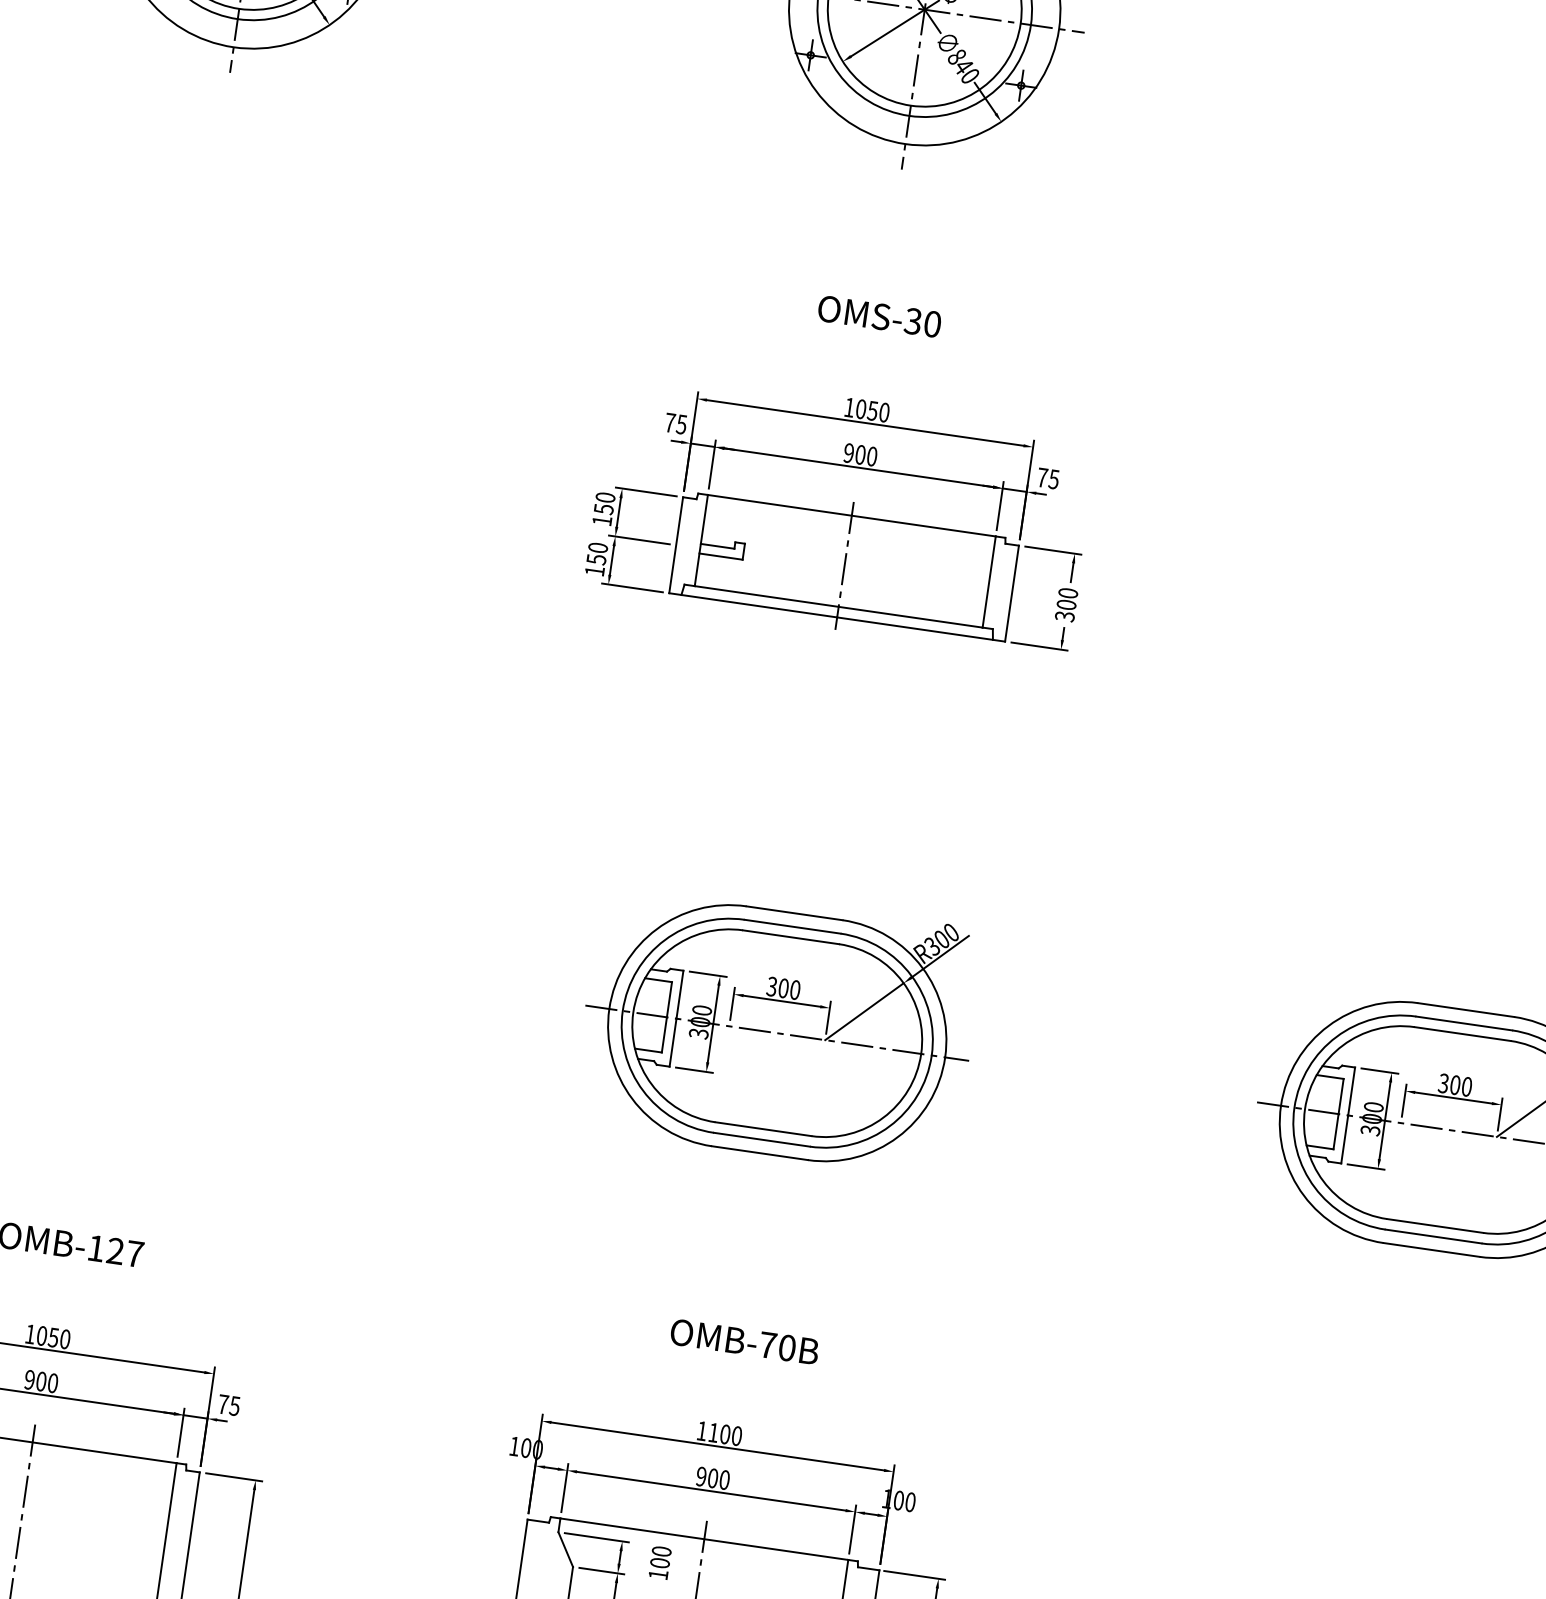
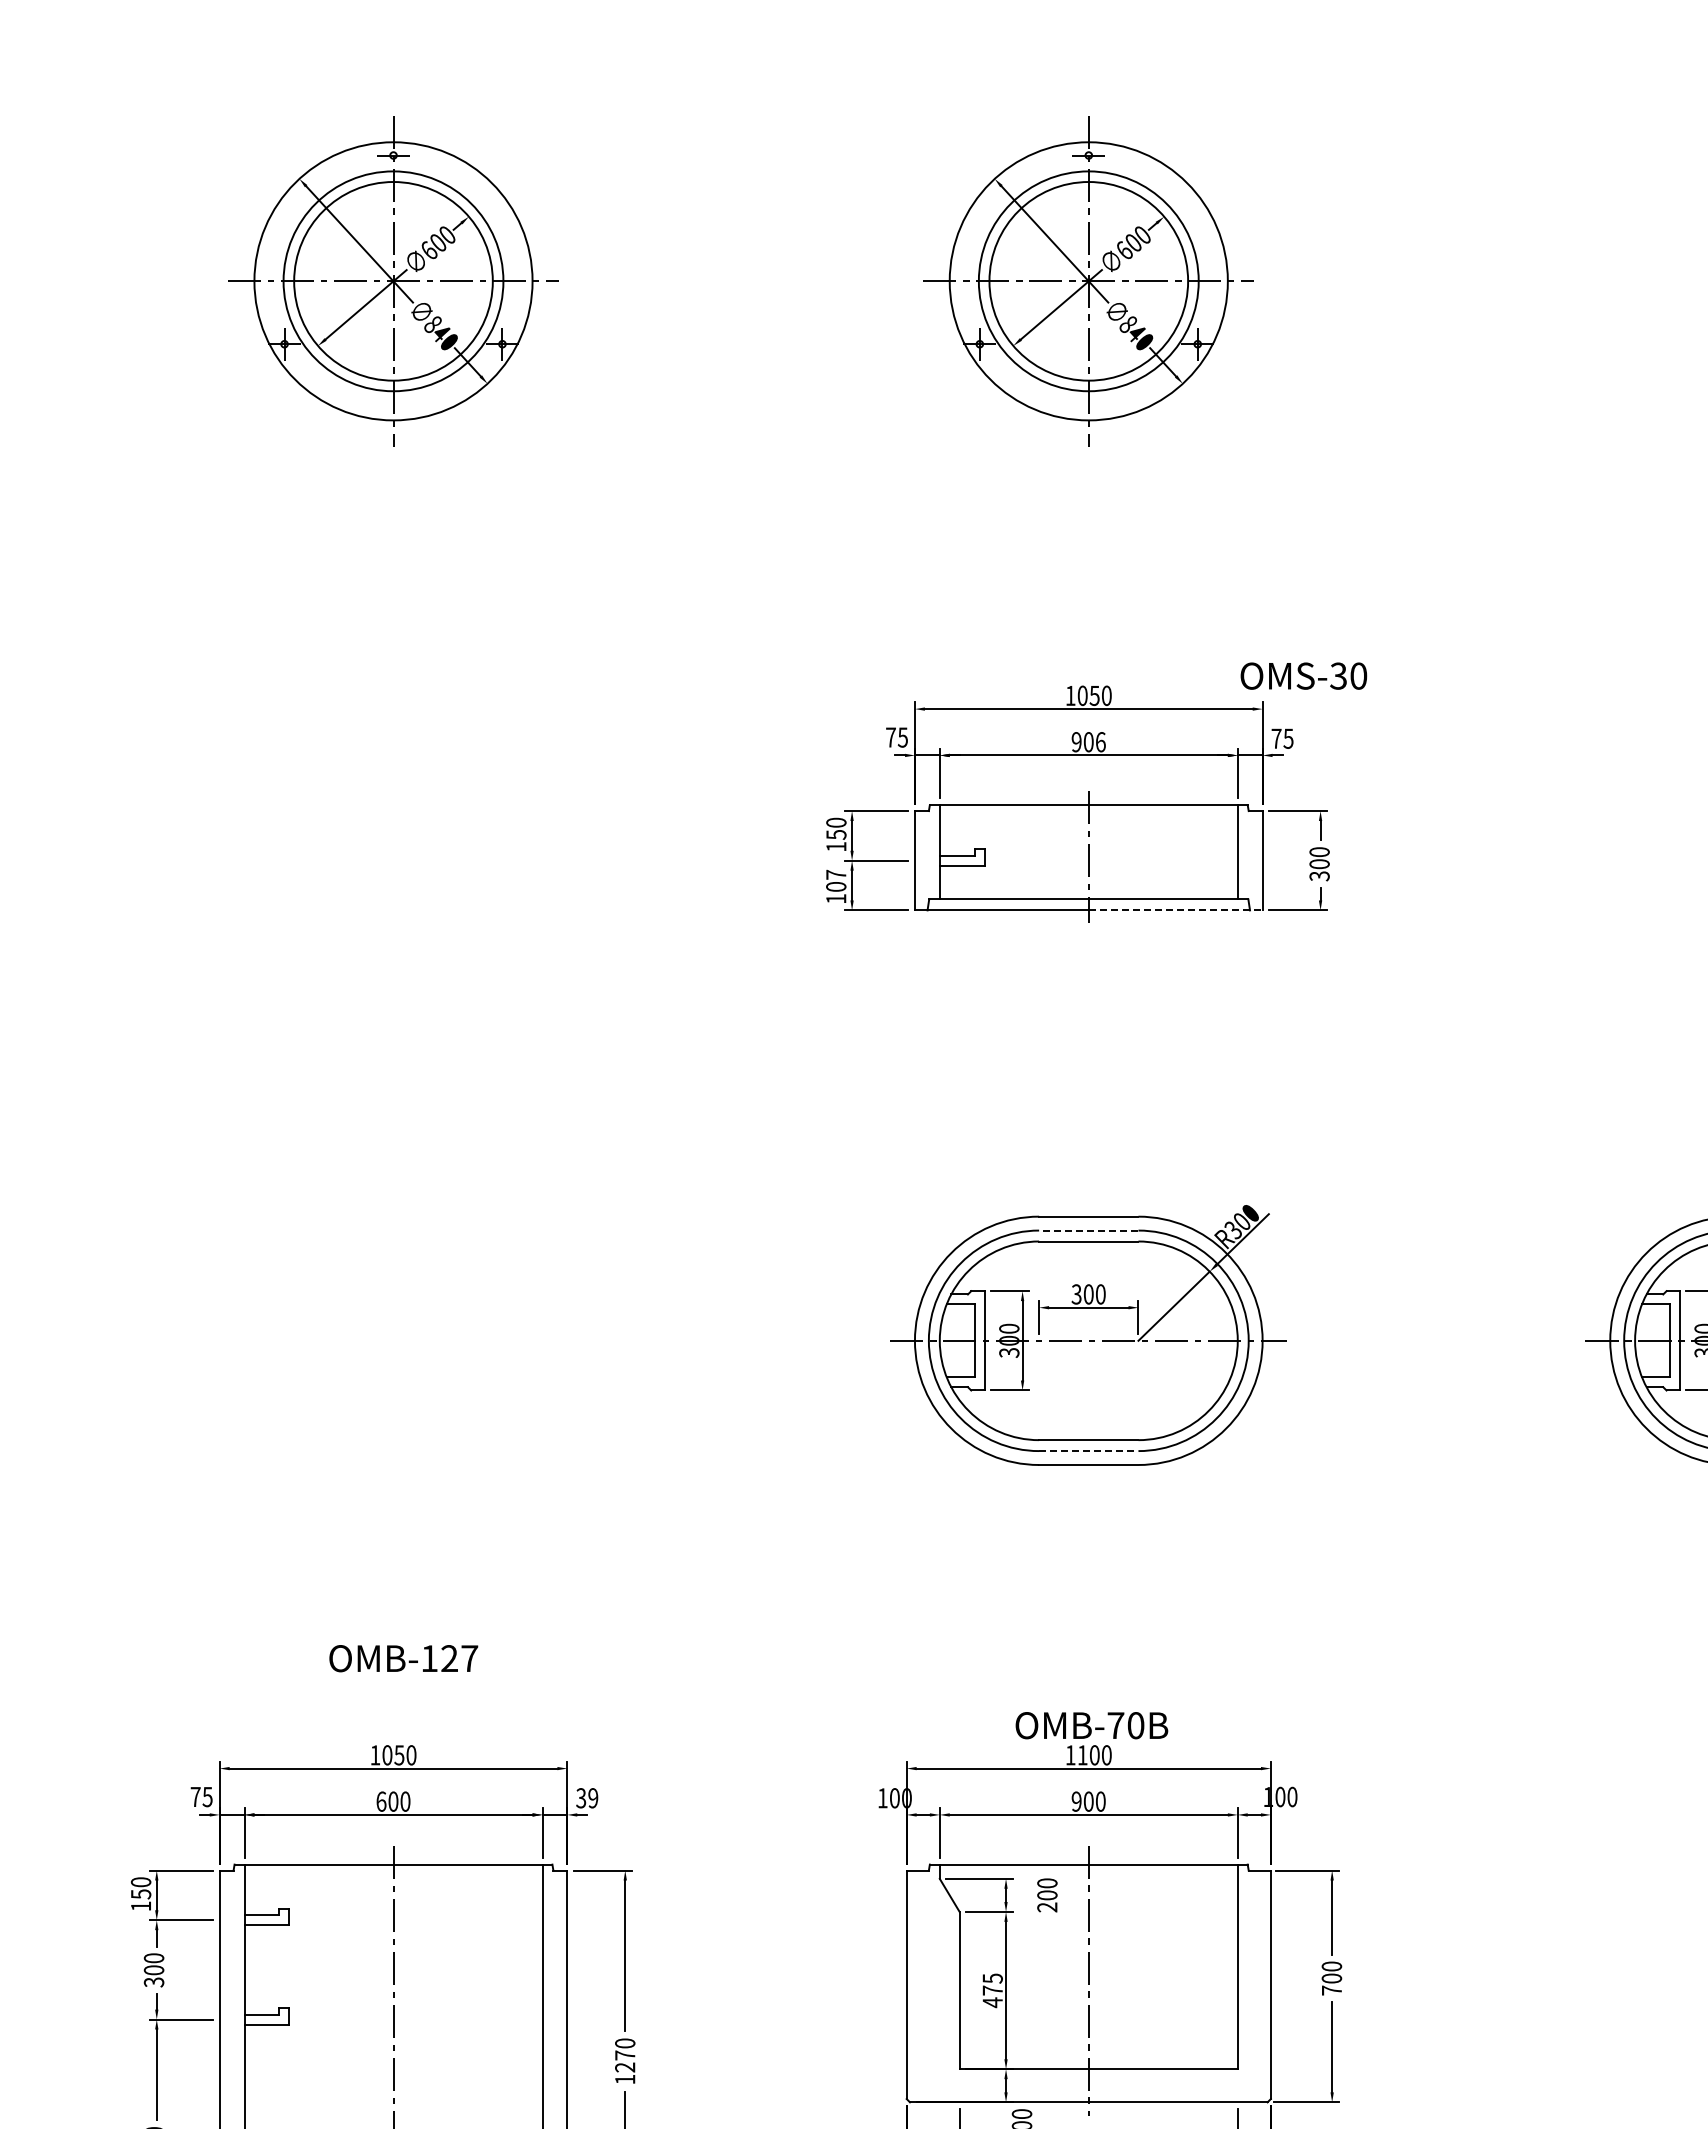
text: (879, 315) -> (1303, 675), moved
text: (871, 456) -> (1100, 742), 900 -> 906
text: (597, 553) -> (836, 880), 150 -> 107
line: (920, 629) -> (1175, 910), solid -> dashed
line: (792, 926) -> (1088, 1230), solid -> dashed
line: (761, 1140) -> (1088, 1451), solid -> dashed
text: (744, 1341) -> (1091, 1725), moved
text: (29, 1379) -> (381, 1801), 900 -> 600
text: (229, 1405) -> (587, 1798), 75 -> 39
text: (658, 1574) -> (1047, 1907), 100 -> 200

